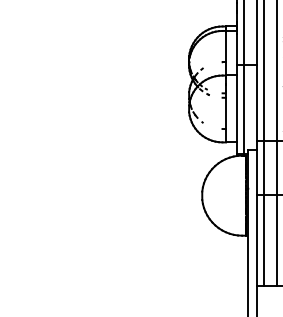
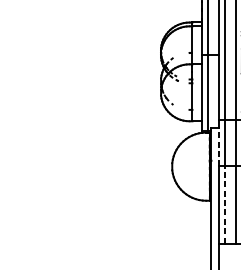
line: (257, 172) -> (219, 146), solid -> dashed
line: (263, 240) -> (224, 204), solid -> dashed

